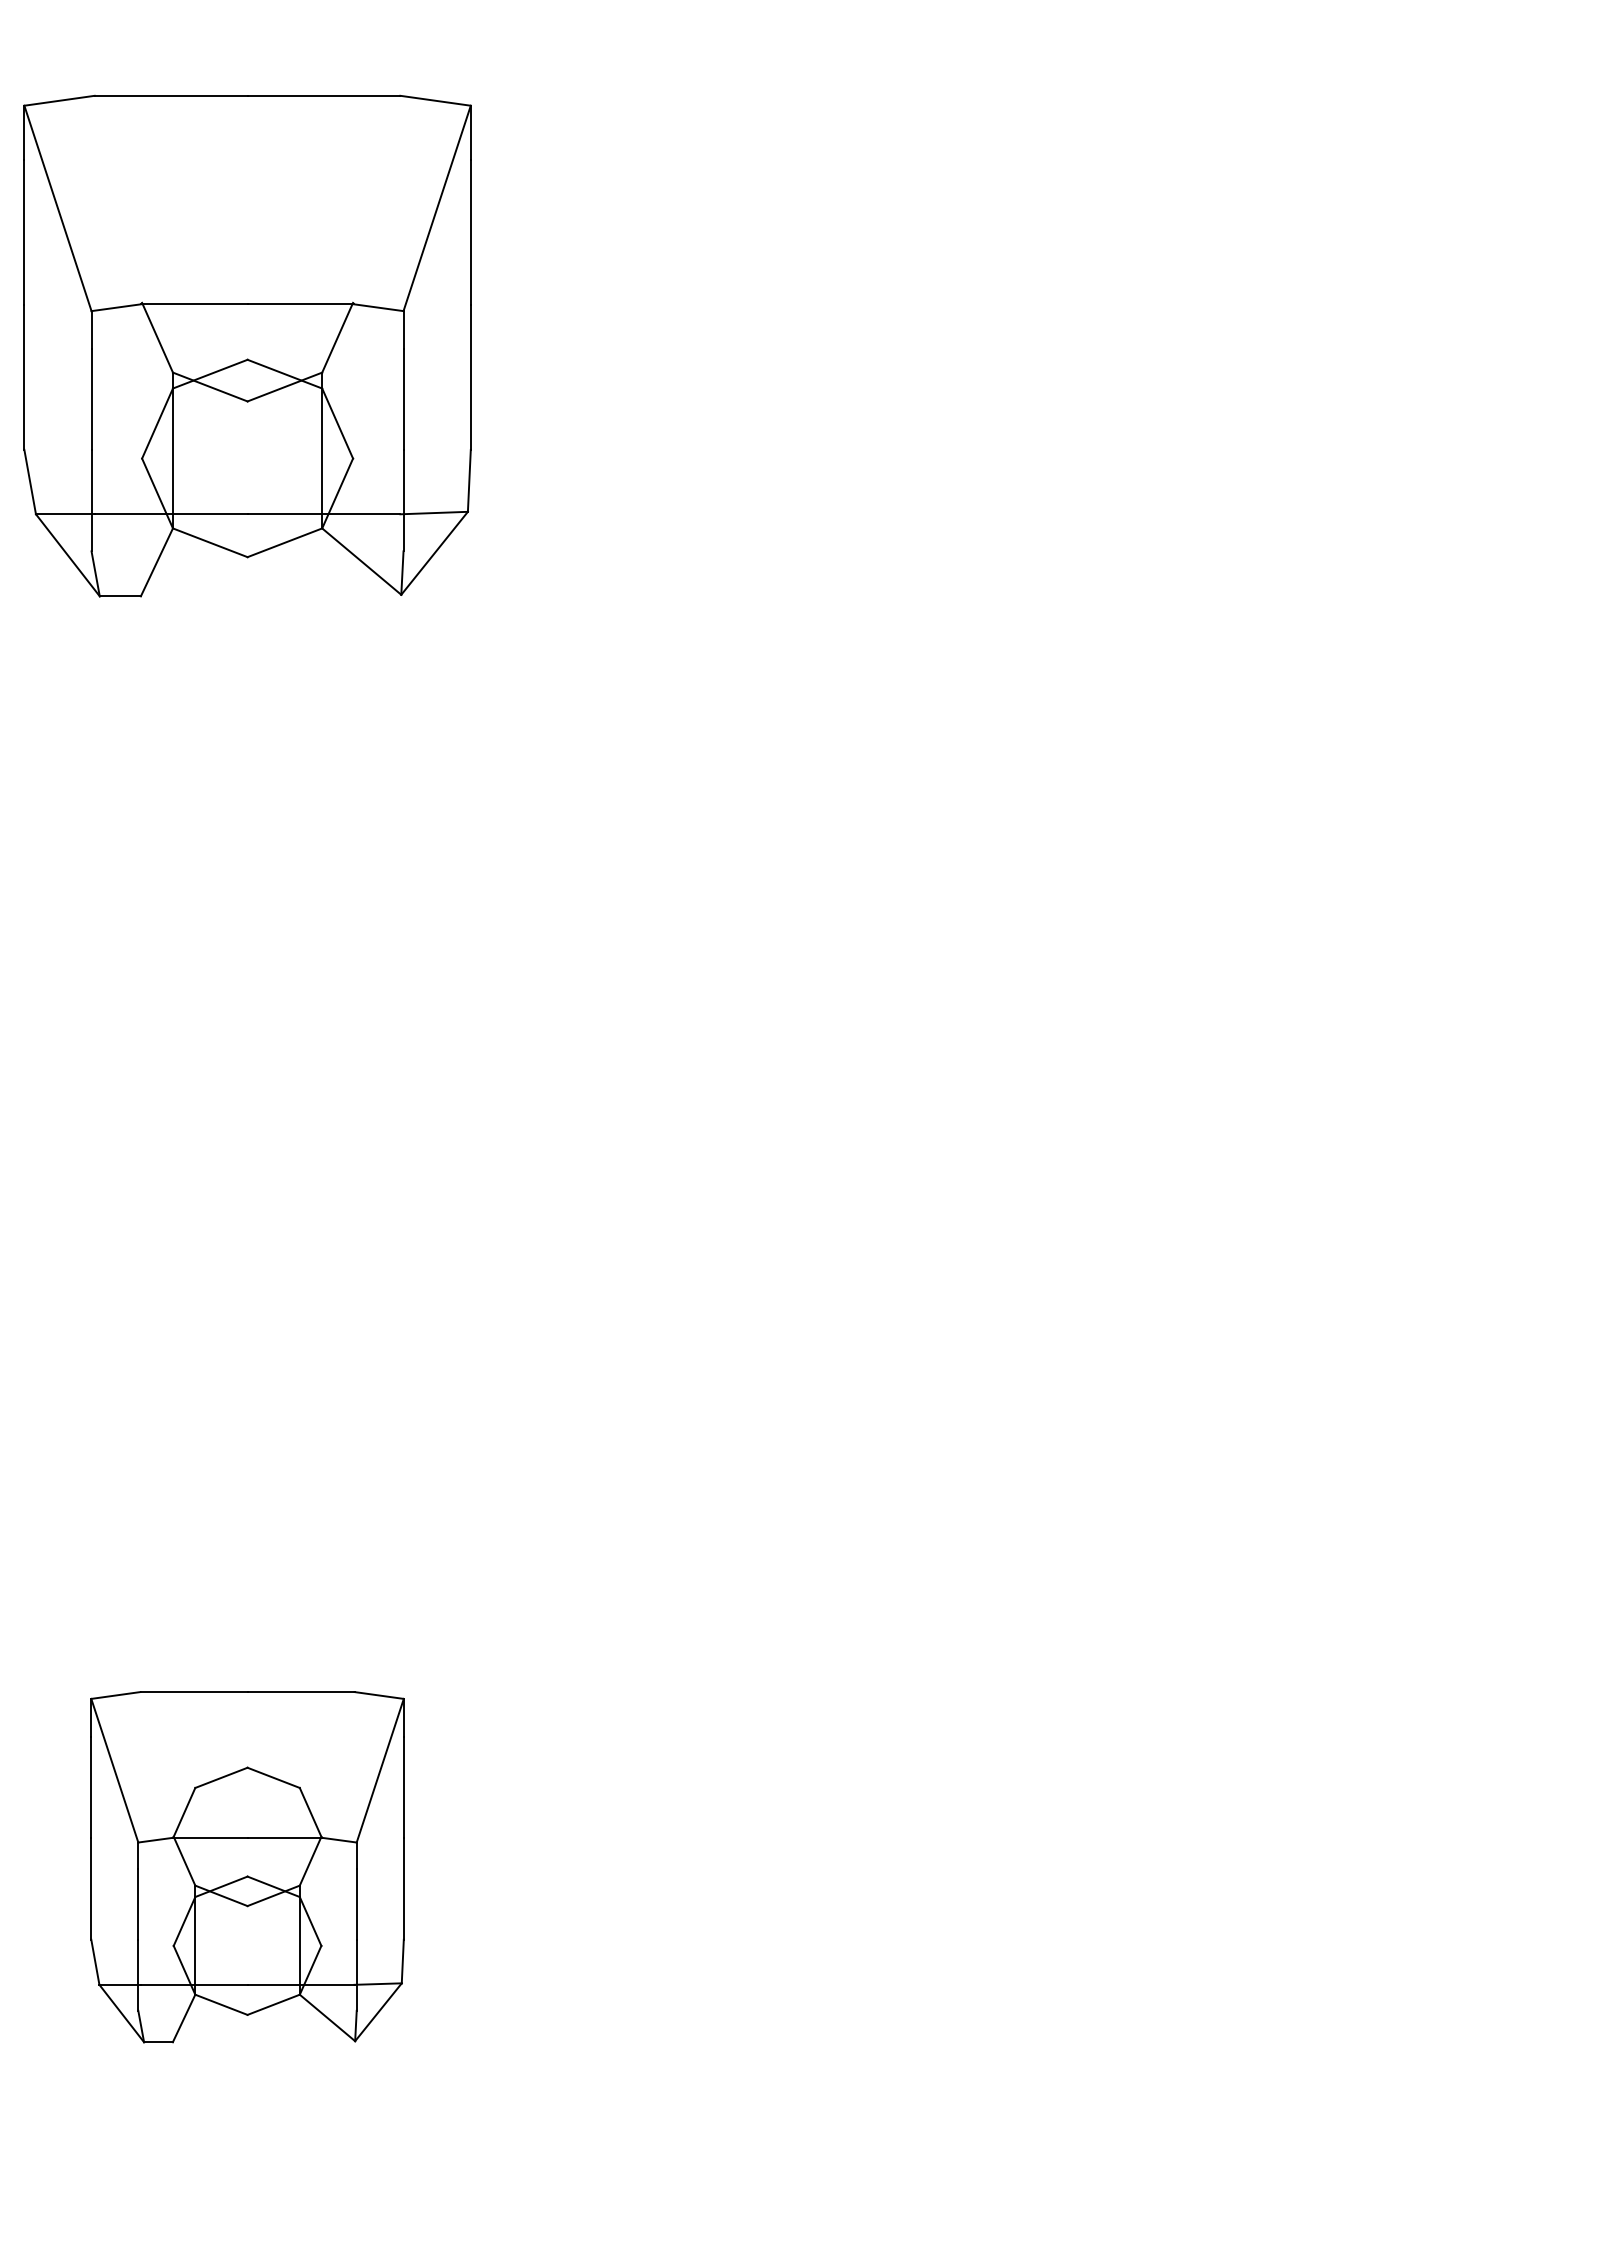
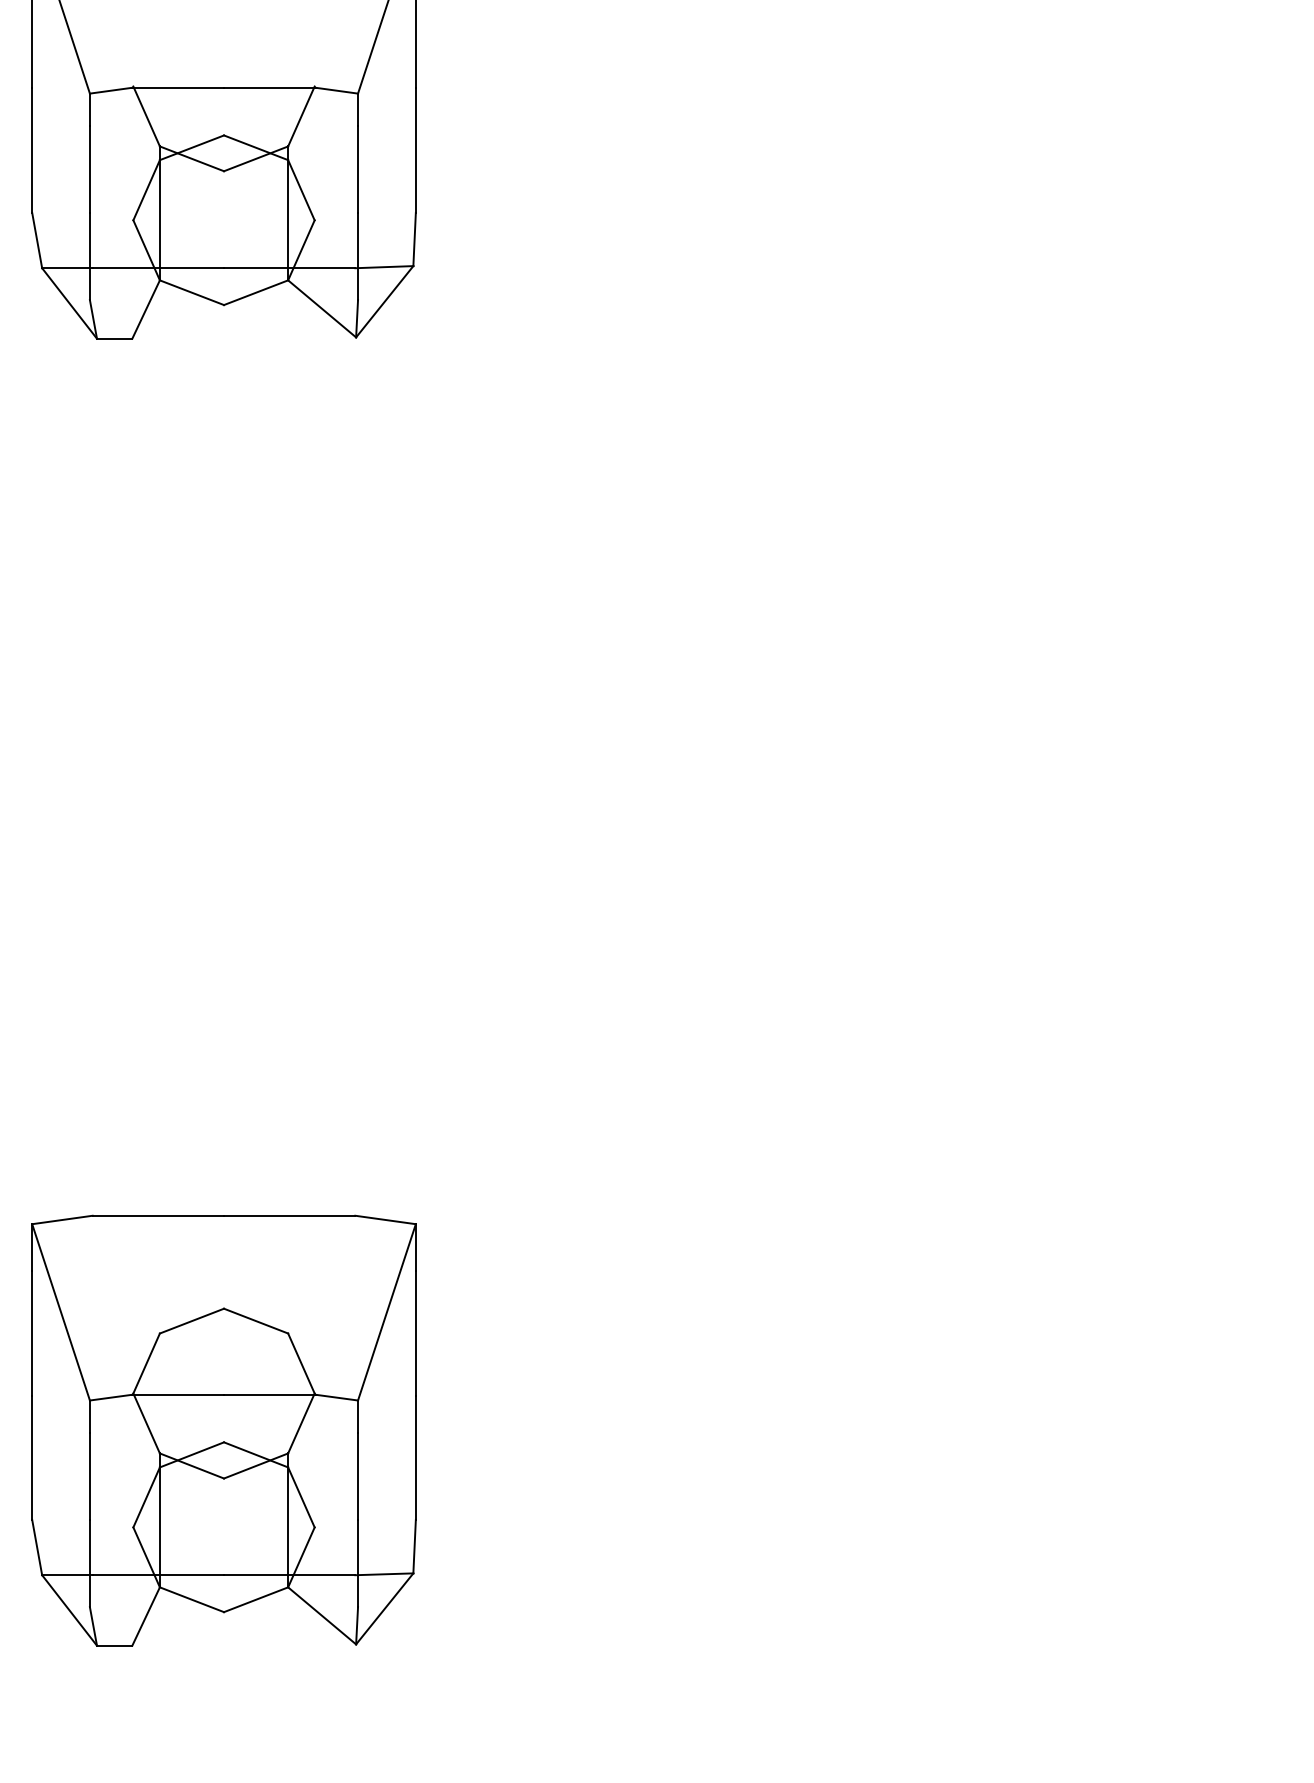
part: (247, 1867) -> (223, 1431), size x1.43

